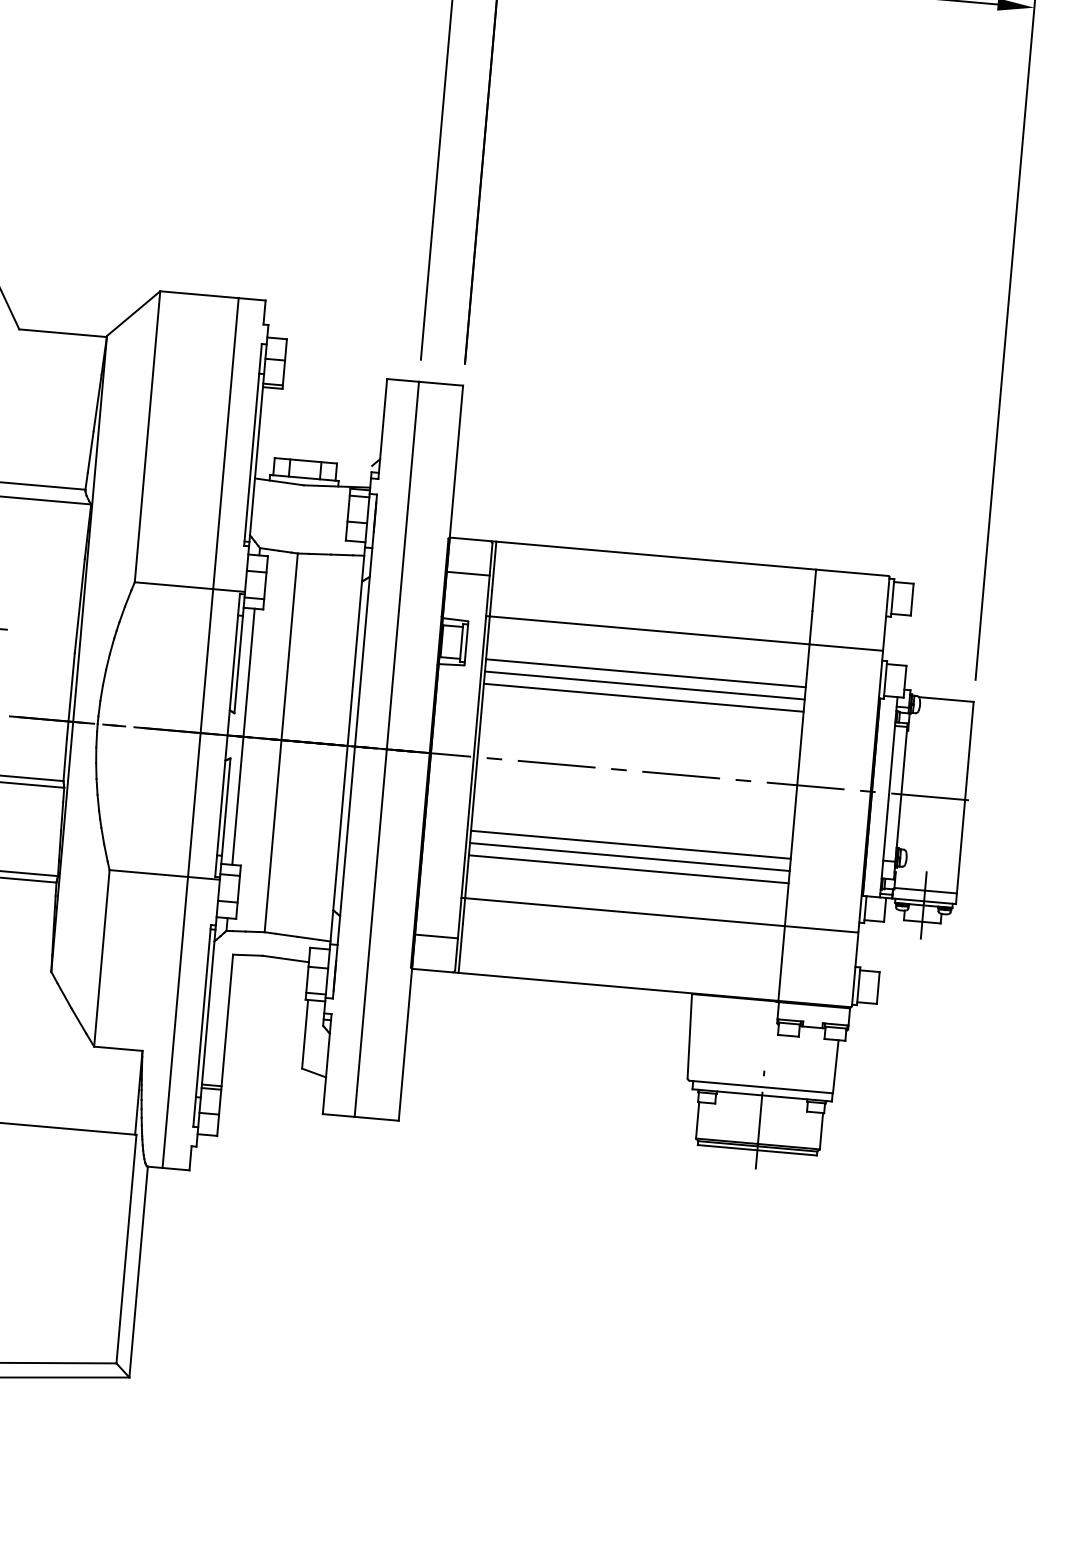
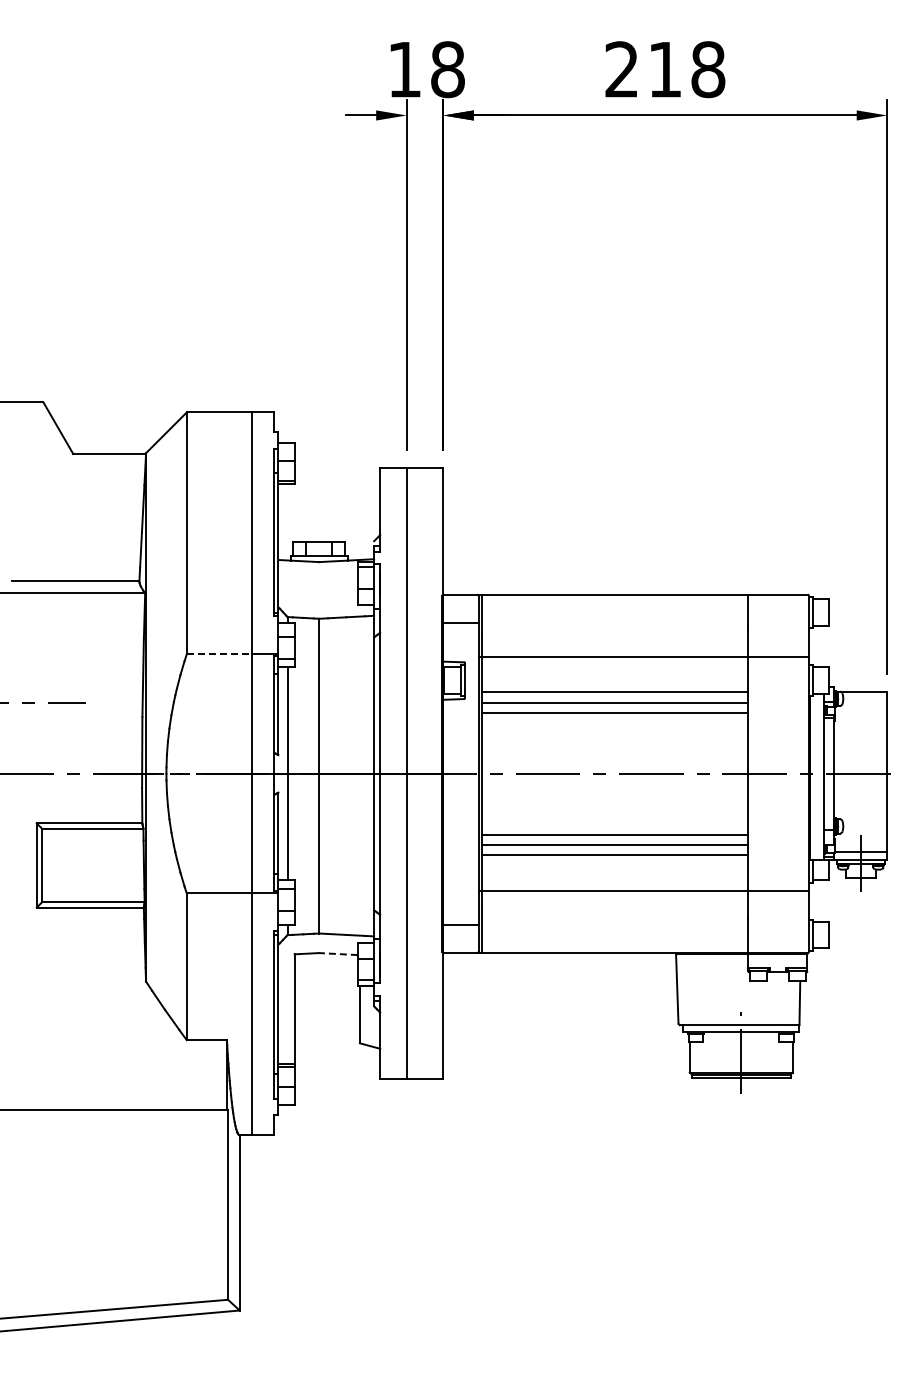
line: (174, 585) -> (219, 654), solid -> dashed
line: (284, 959) -> (337, 954), solid -> dashed

